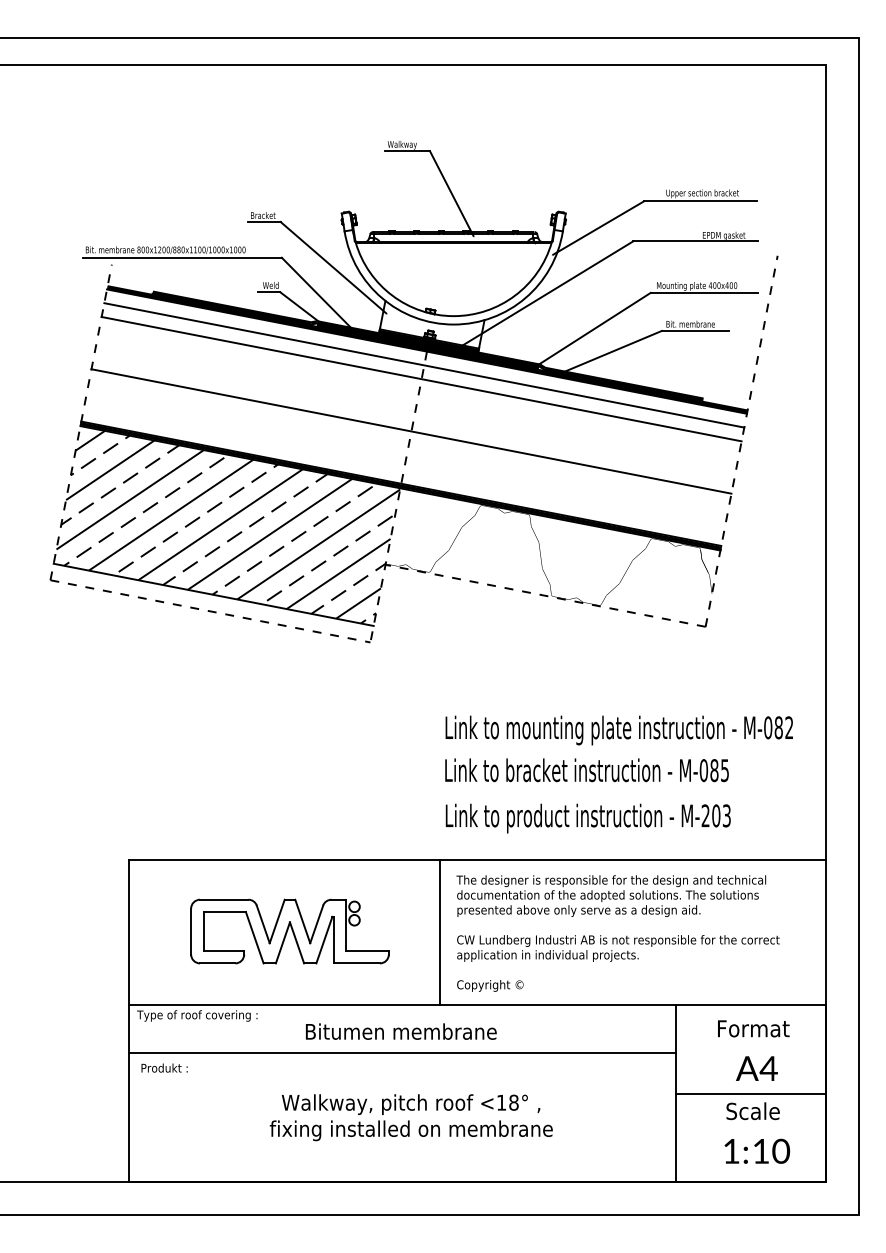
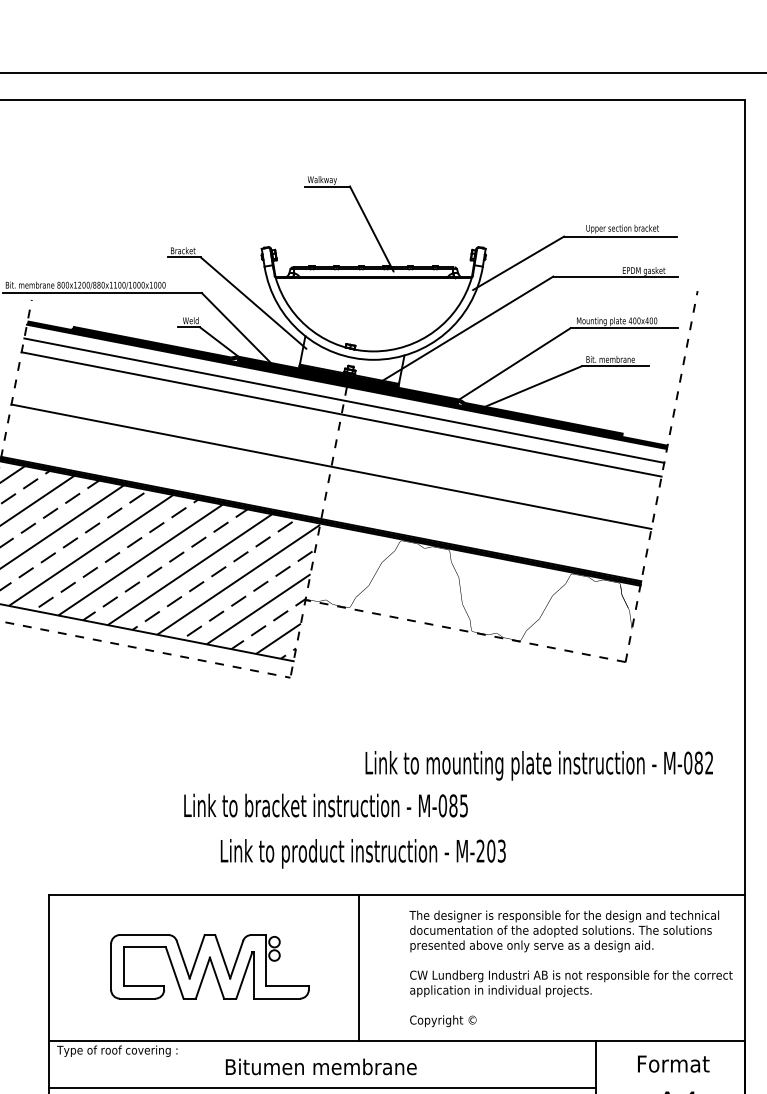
text: (586, 770) -> (325, 805), moved
text: (587, 818) -> (362, 853), moved
text: (617, 933) -> (570, 968), moved

